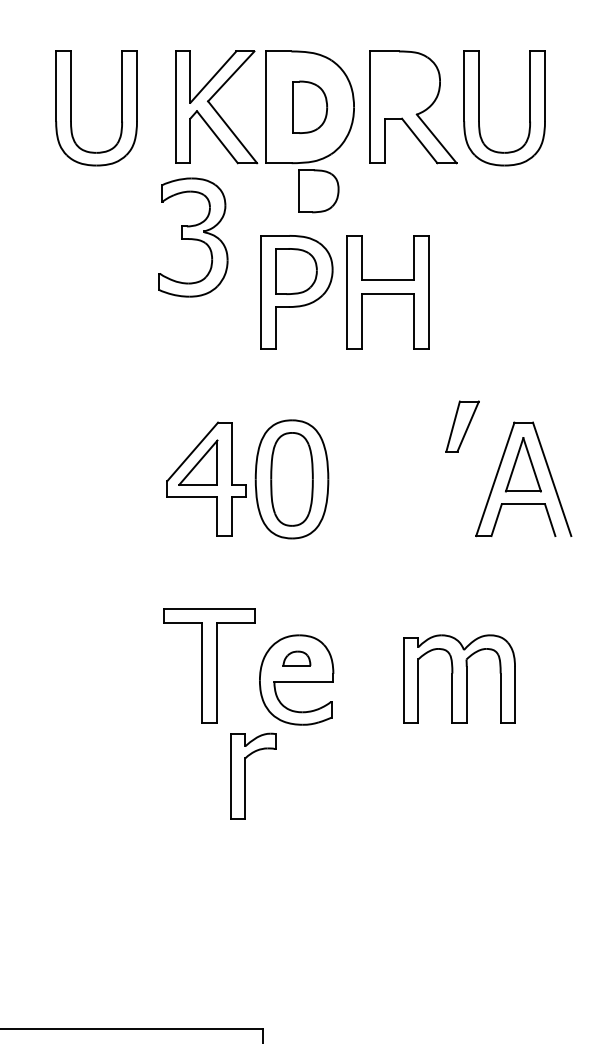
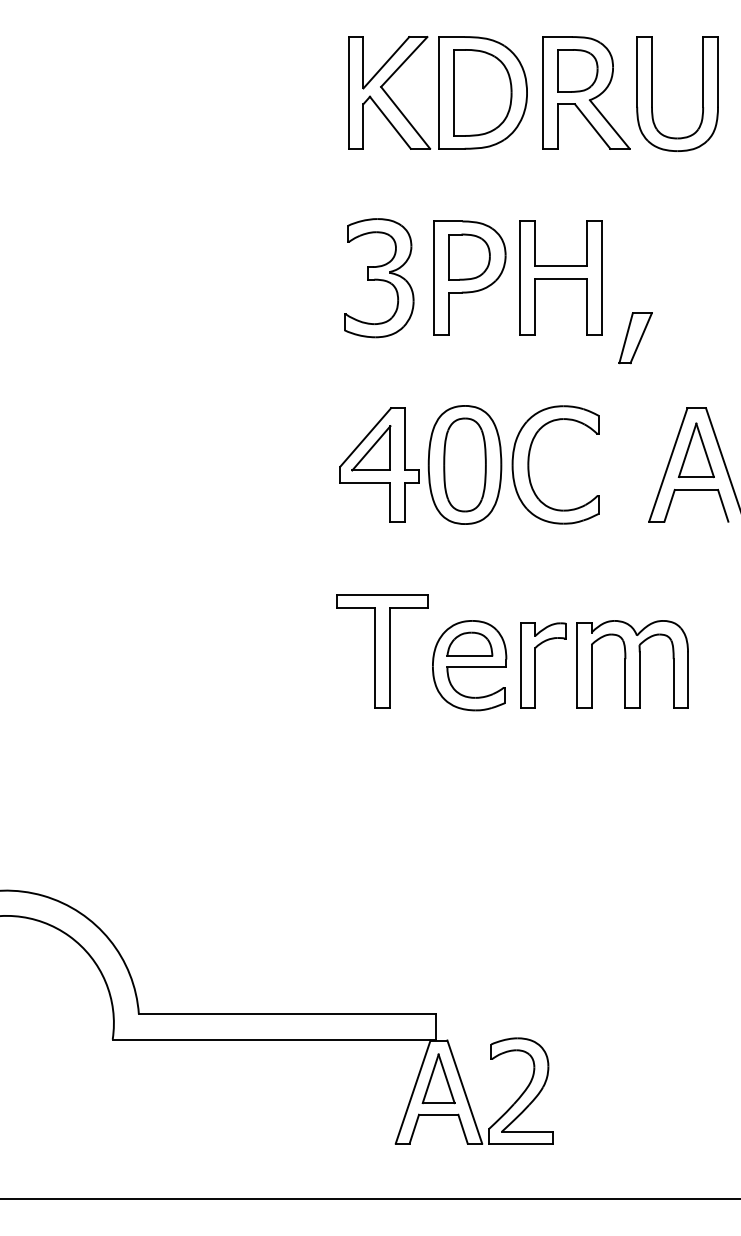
part: (309, 106) -> (482, 92), size x1.67
part: (71, 107) -> (244, 93), removed
part: (318, 190) -> (577, 70), moved
part: (193, 237) -> (379, 278), moved
part: (462, 426) -> (635, 338), moved
part: (356, 478) -> (529, 464), added
part: (296, 657) -> (469, 643), size x1.67
part: (245, 775) -> (535, 665), moved

